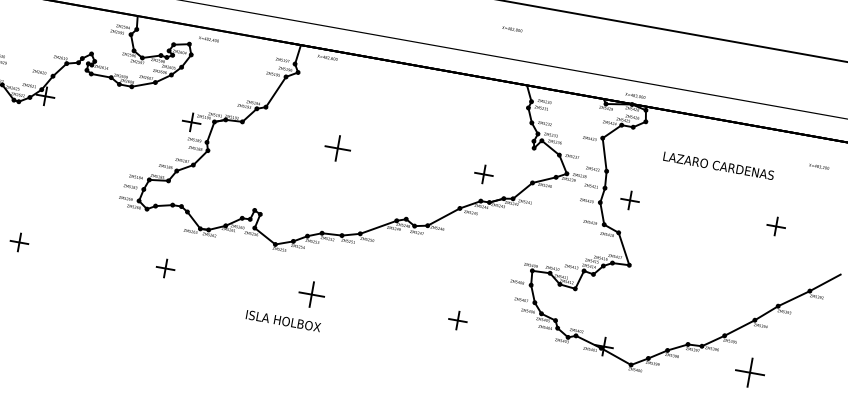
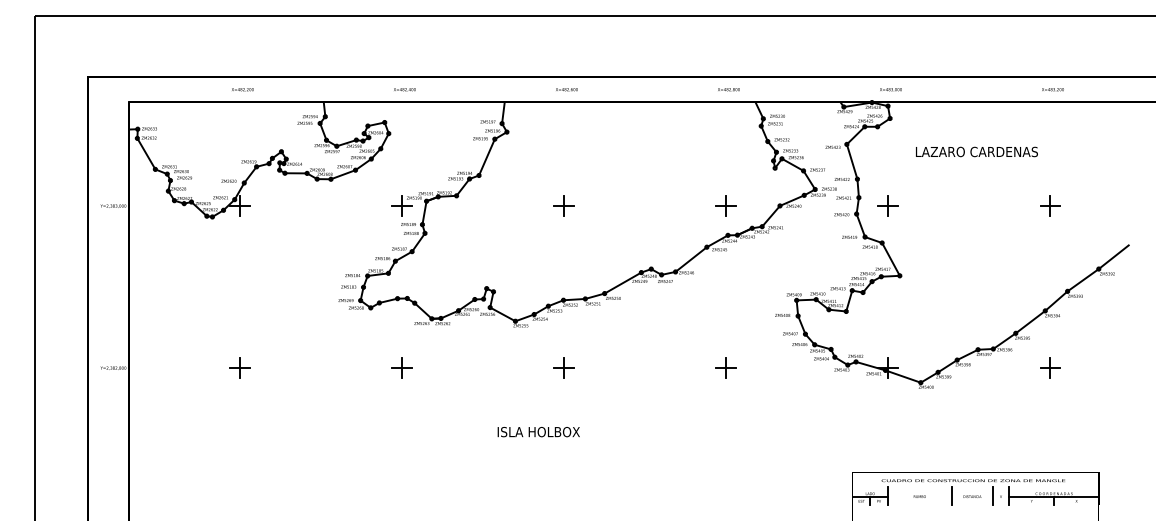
text: (511, 29) -> (728, 89), moved
text: (208, 39) -> (404, 89), moved
text: (327, 57) -> (566, 89), moved
text: (635, 95) -> (890, 89), moved
part: (337, 147) -> (563, 205), size x0.71
text: (818, 166) -> (1052, 89), moved
part: (311, 293) -> (563, 367), size x0.71
text: (283, 321) -> (538, 432), moved
part: (750, 372) -> (1050, 367), size x0.62

